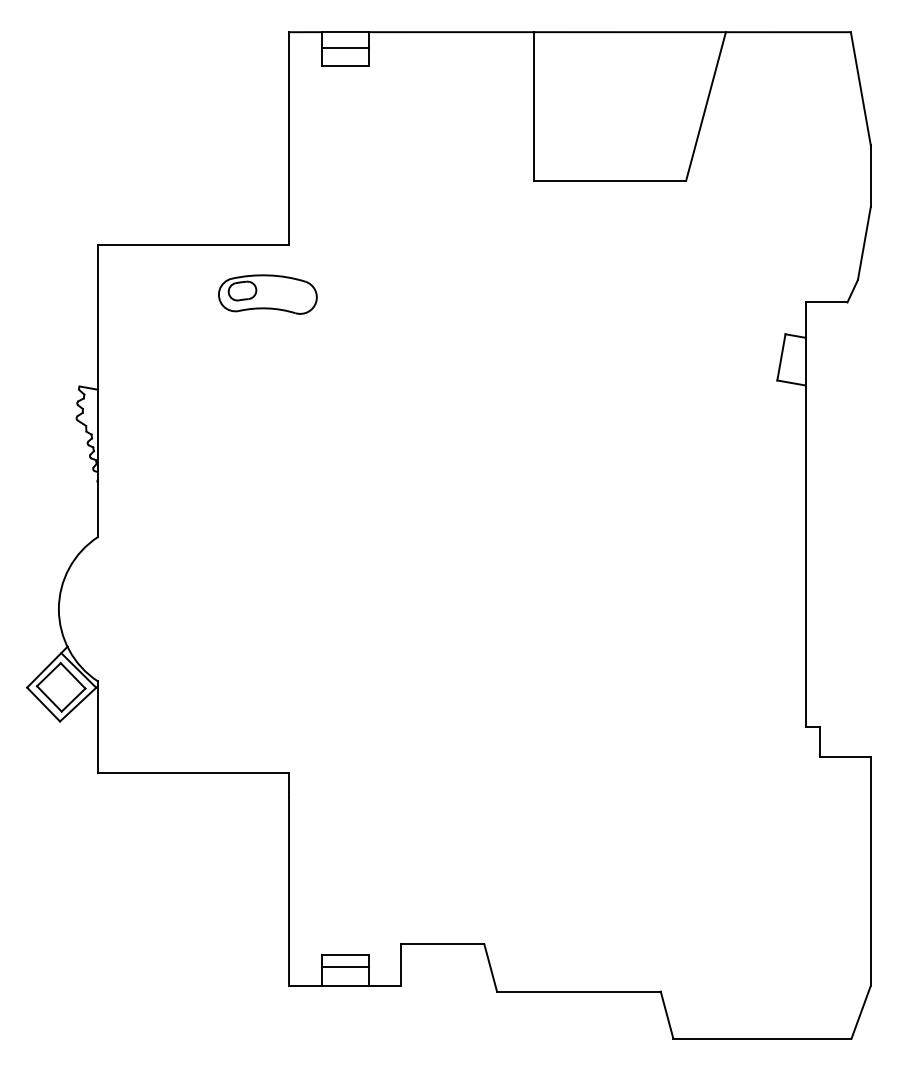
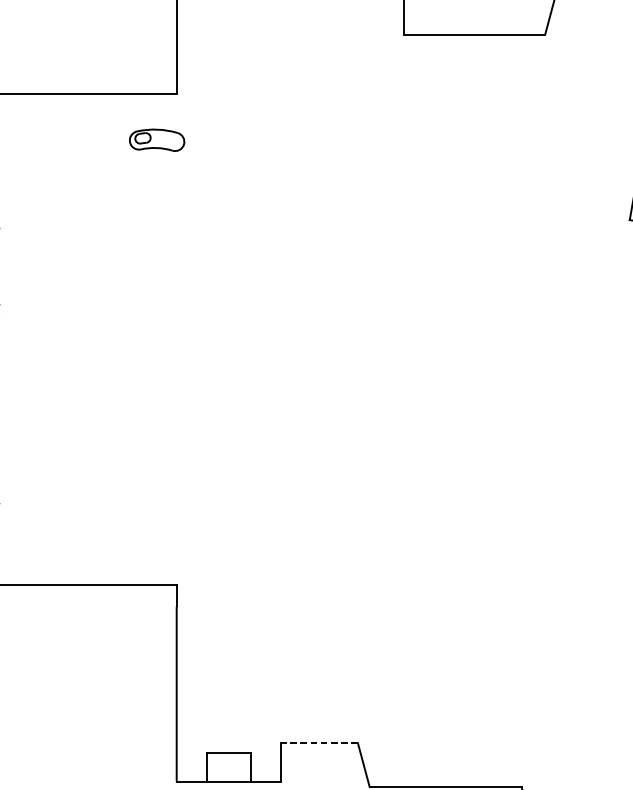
part: (267, 294) -> (156, 140), size x0.6
line: (442, 944) -> (319, 743), solid -> dashed
line: (345, 966) -> (229, 763), removed

